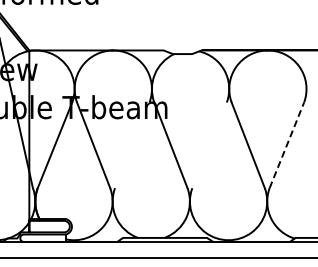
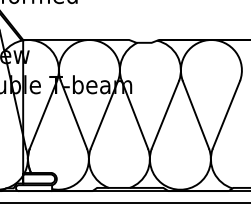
line: (287, 144) -> (226, 114), dashed -> solid
line: (132, 145) -> (104, 114), added
line: (209, 145) -> (165, 114), added

